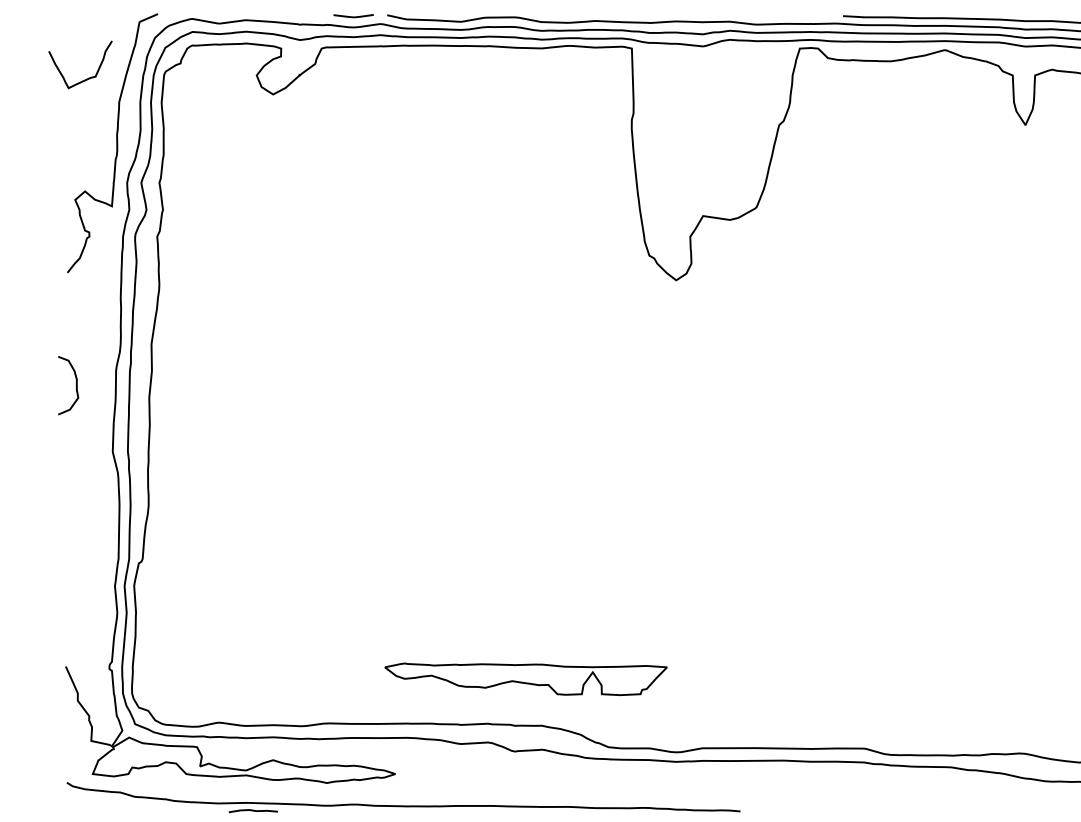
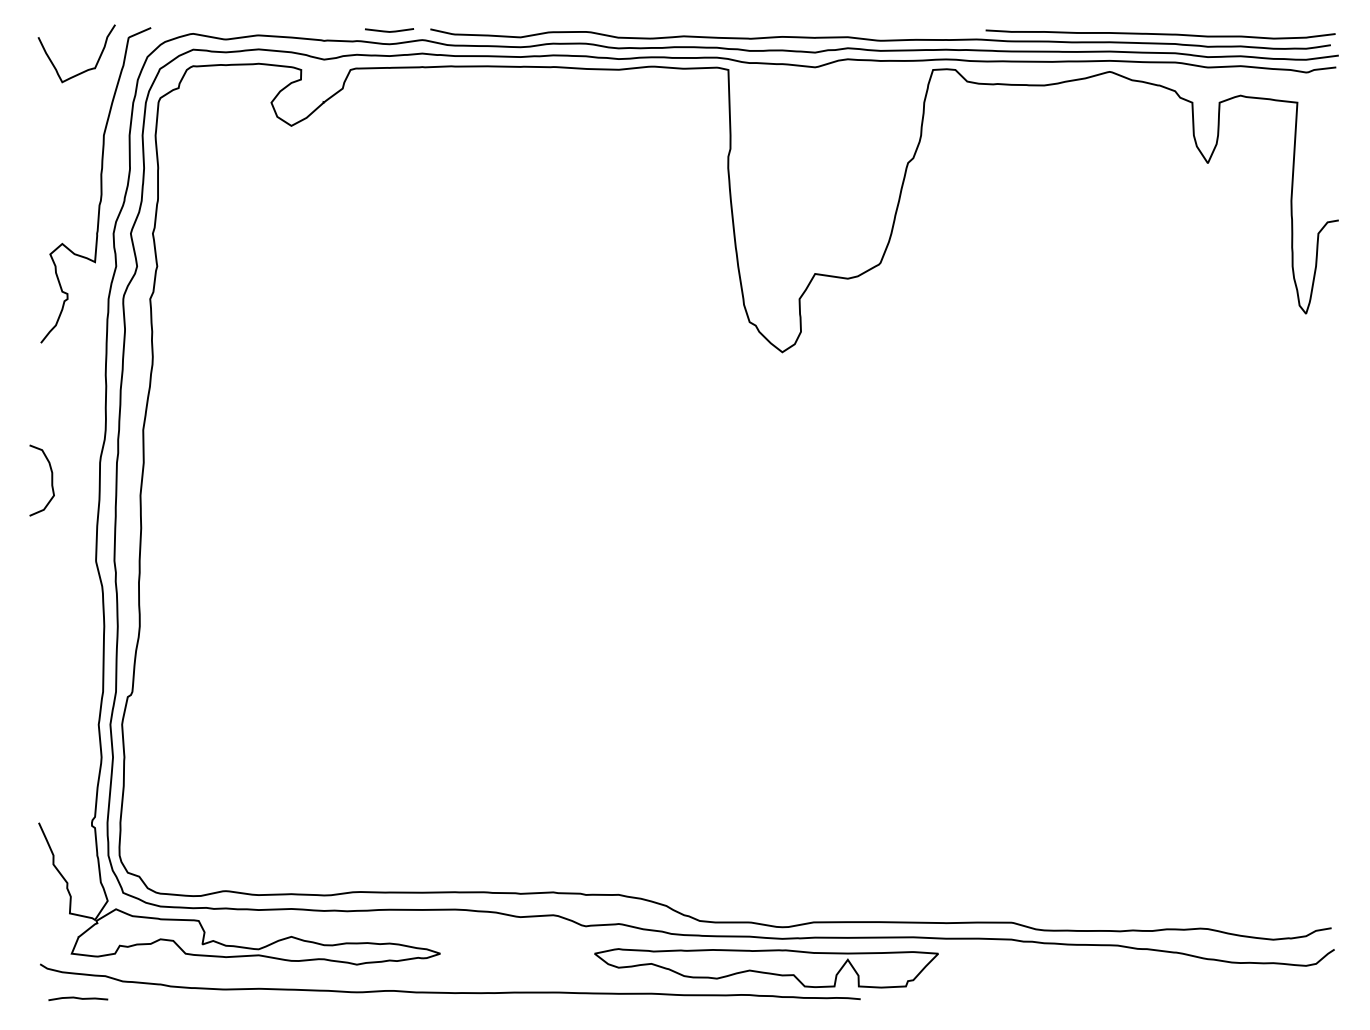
curve: (86, 78) -> (84, 70), moved
part: (526, 679) -> (766, 968), moved
curve: (253, 810) -> (78, 998), moved

